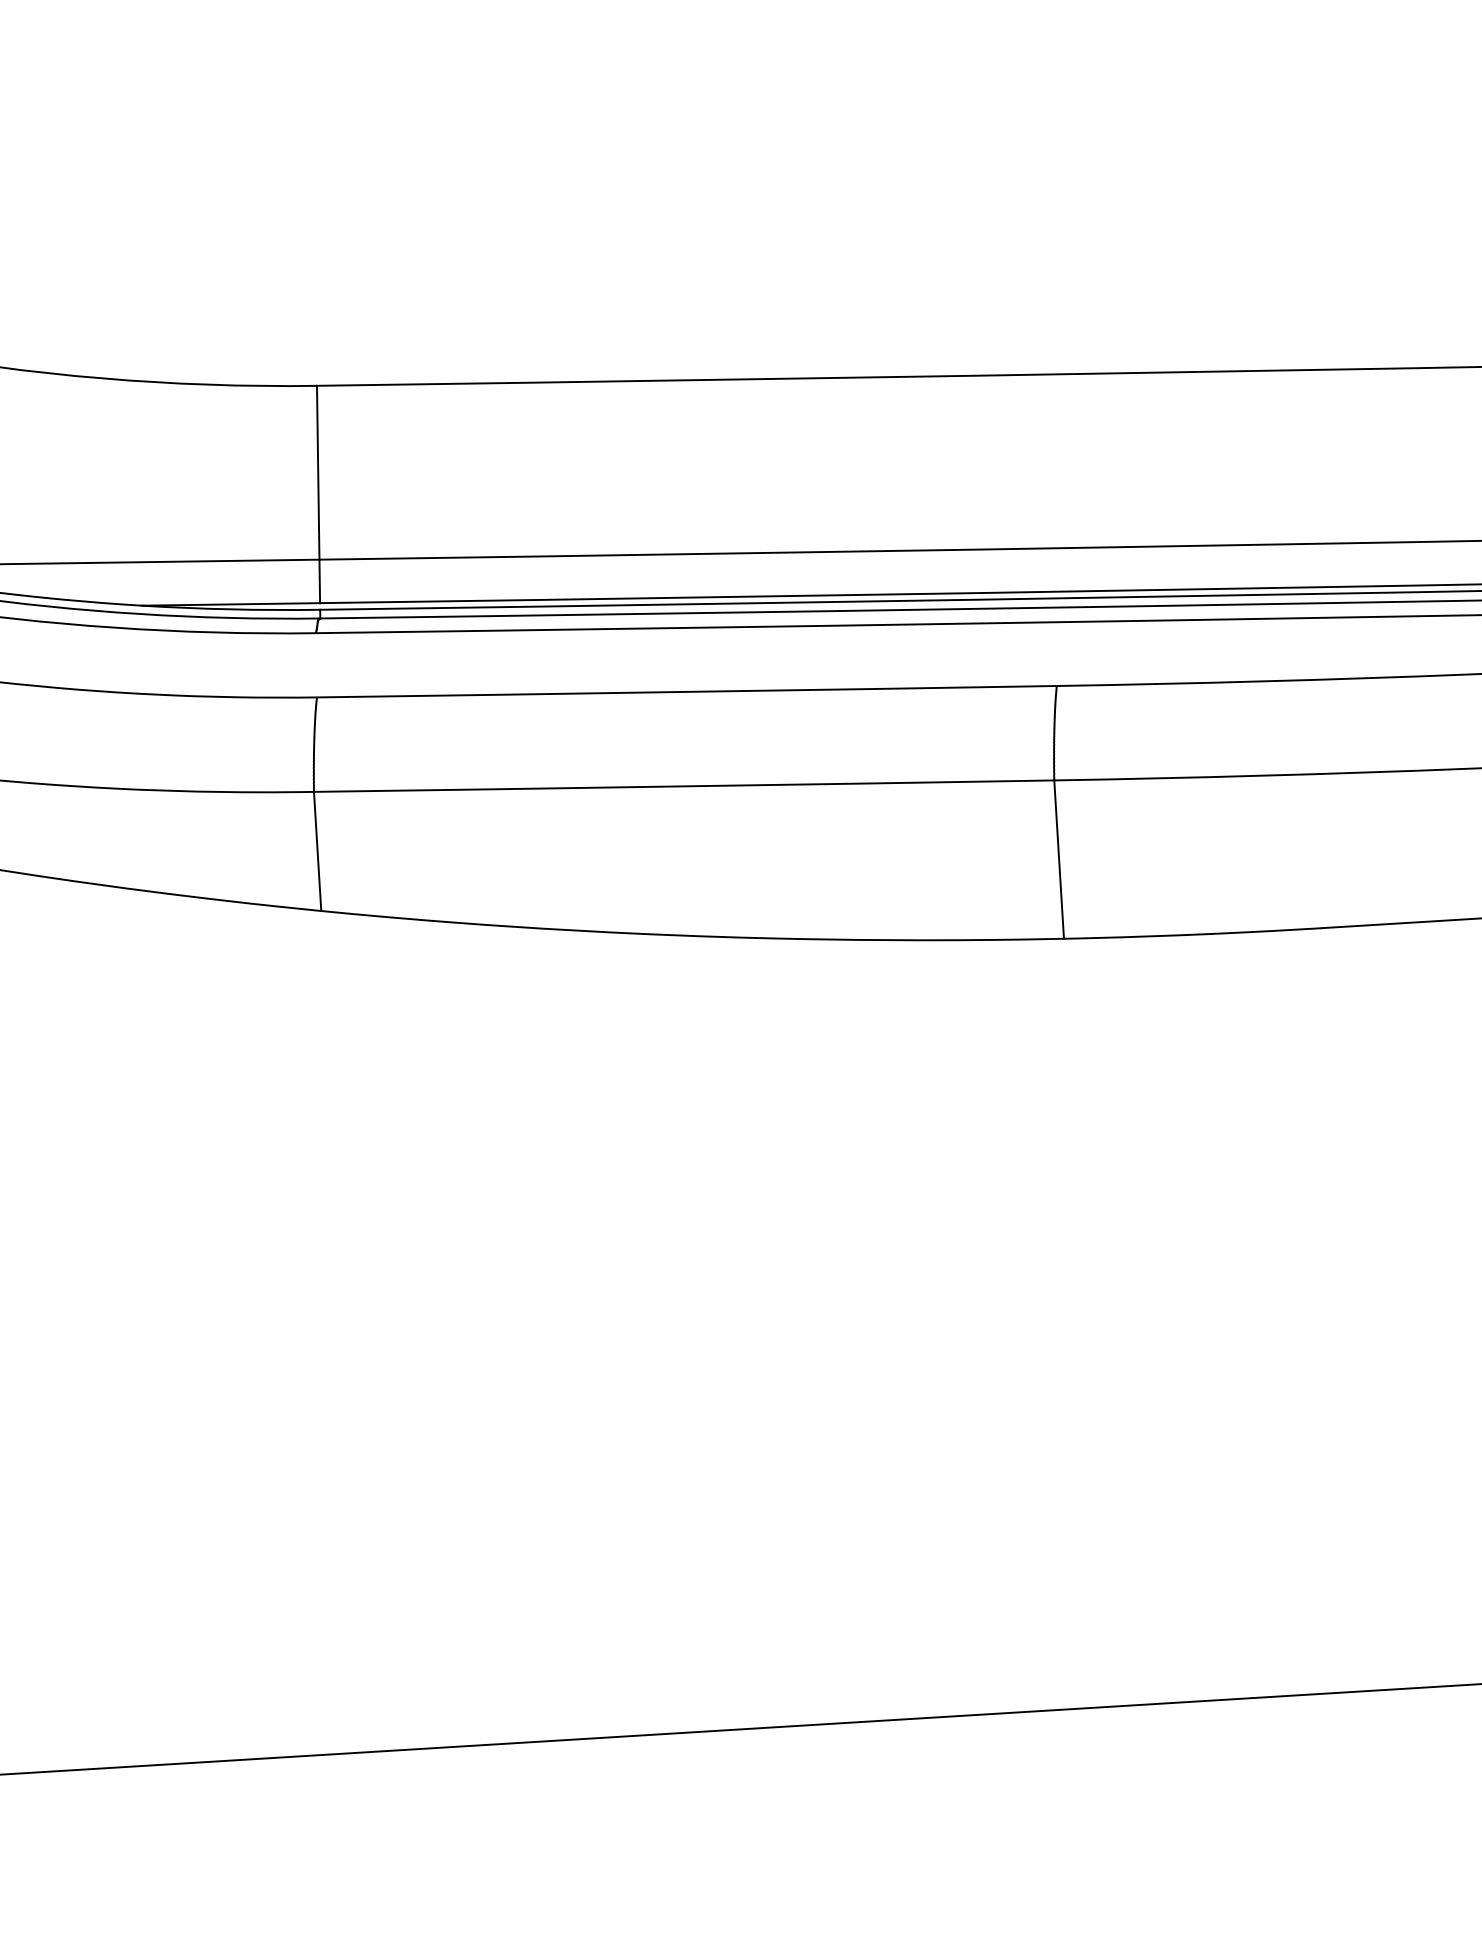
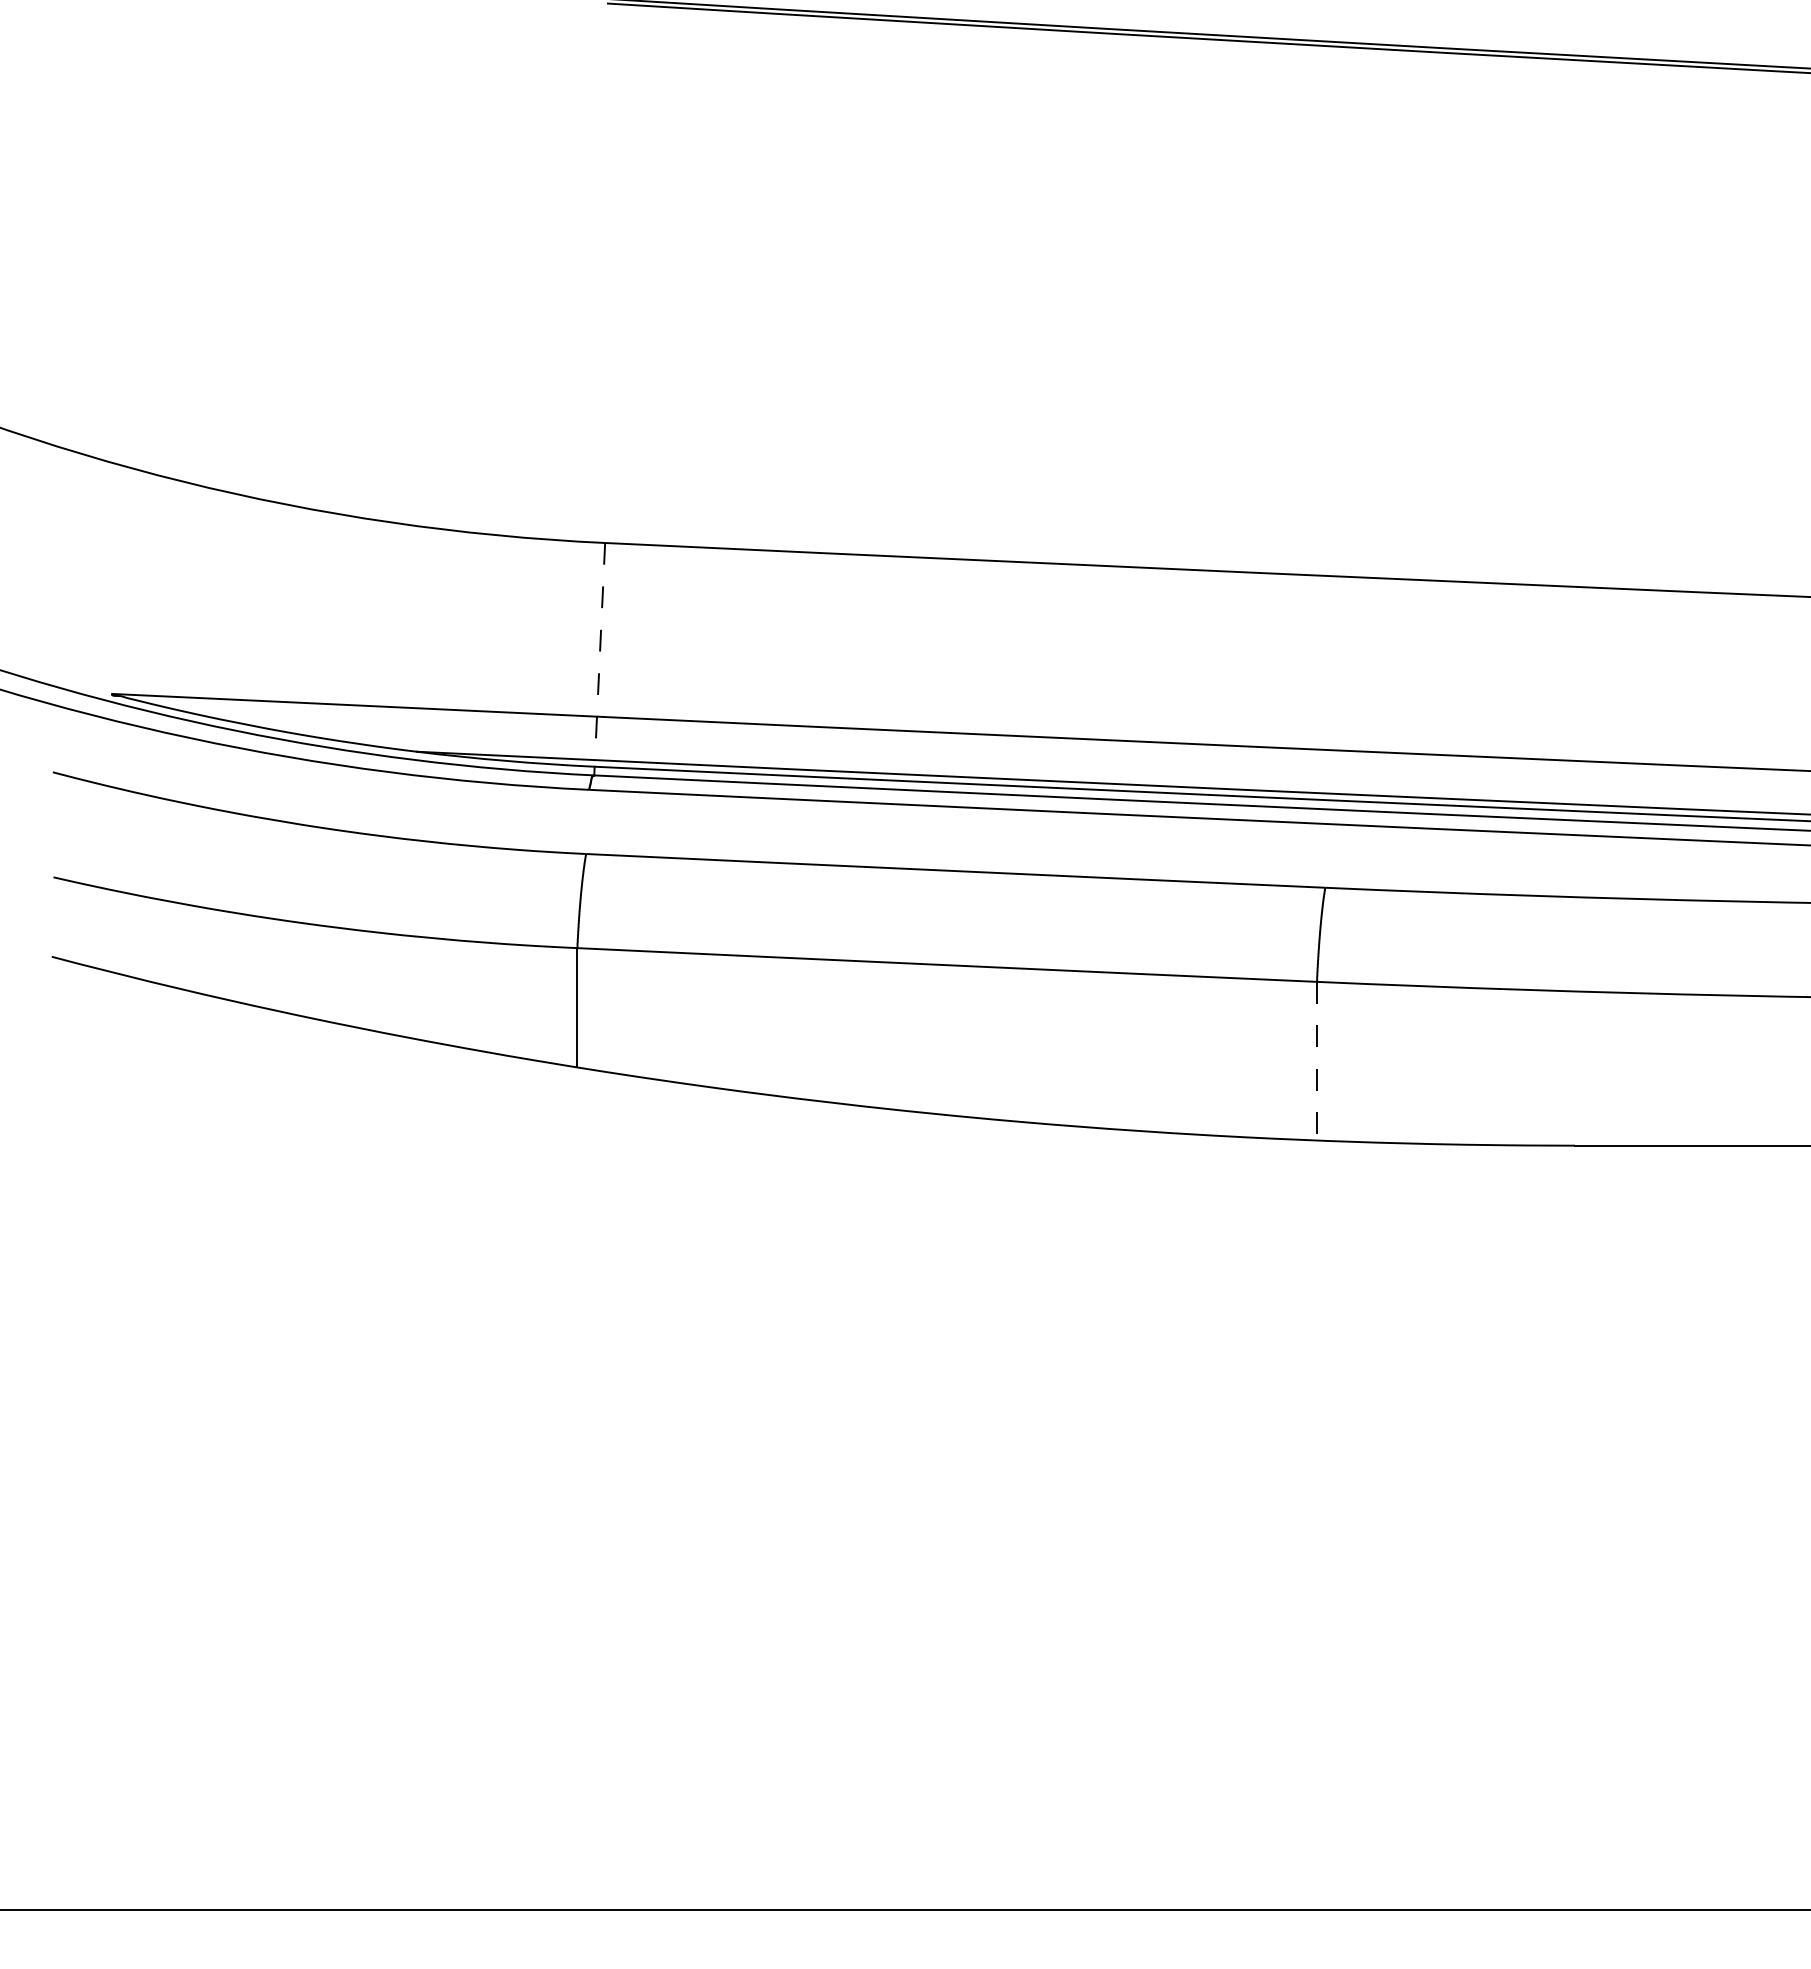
line: (318, 494) -> (600, 651), solid -> dashed
line: (1058, 859) -> (1316, 1061), solid -> dashed

